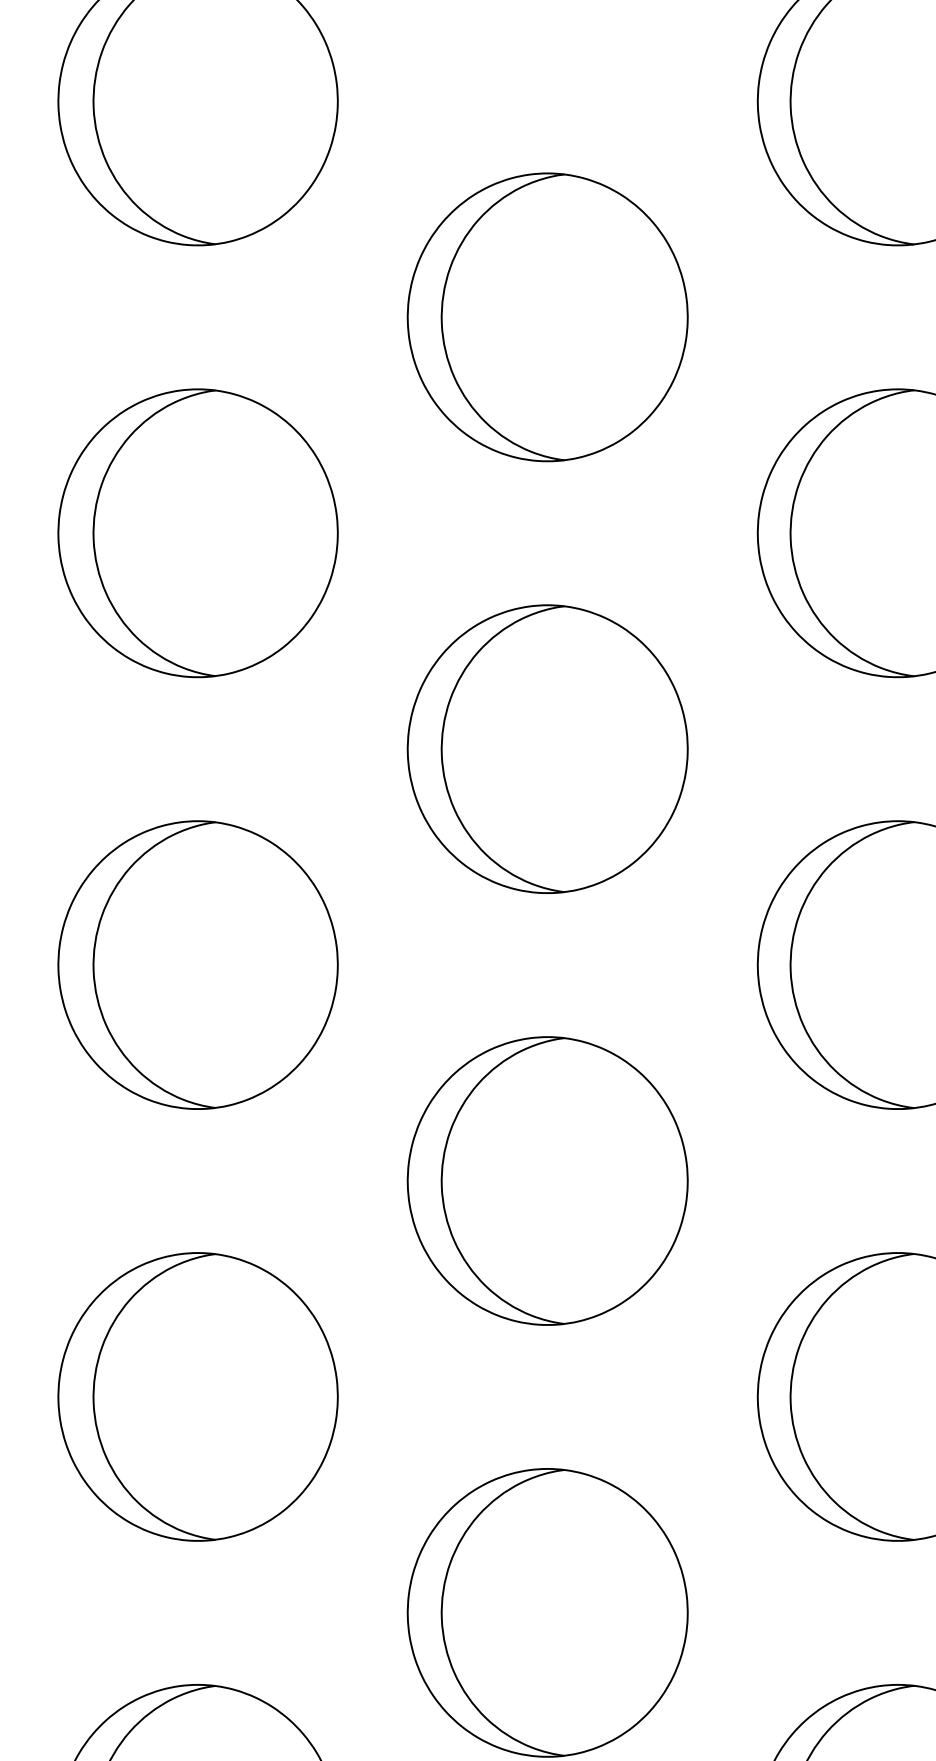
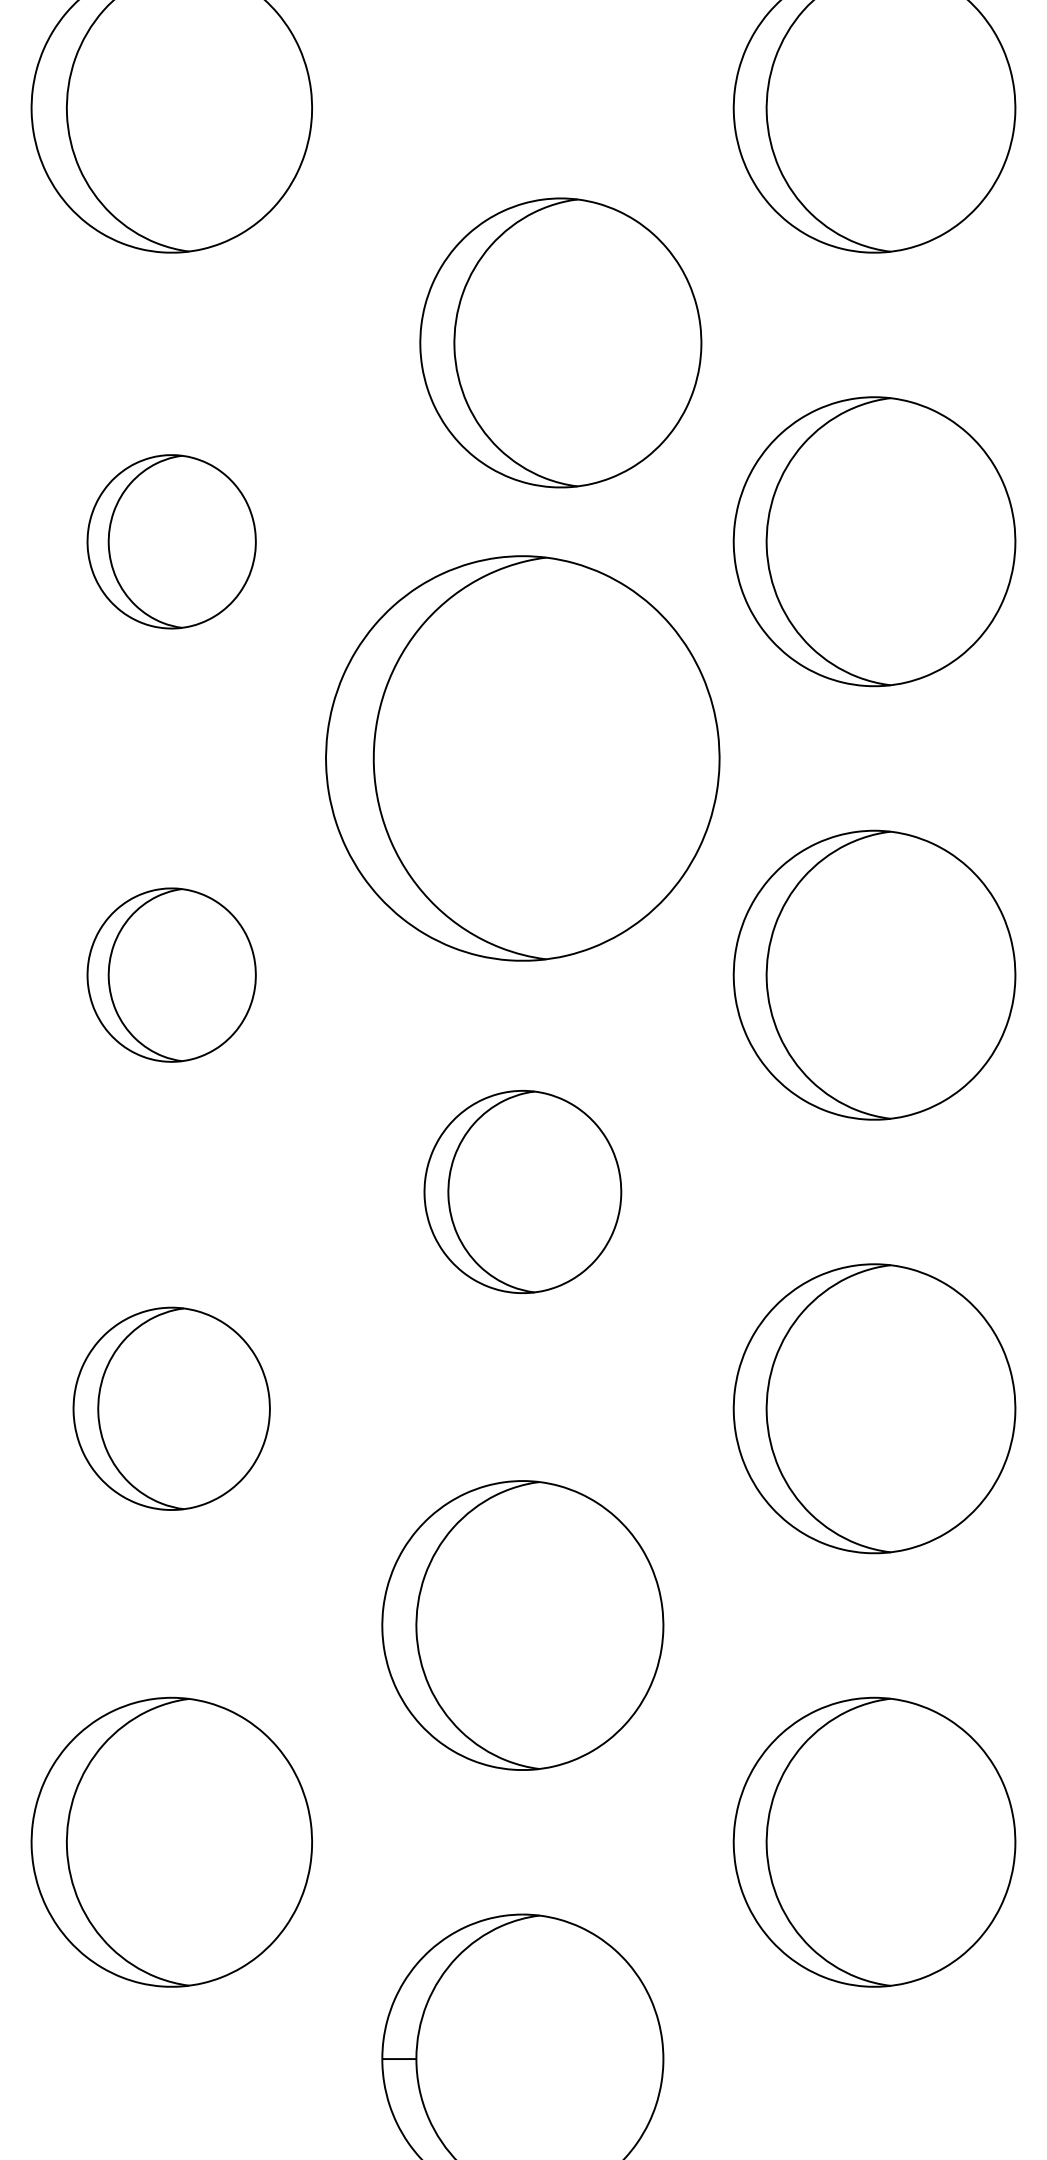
part: (547, 316) -> (560, 342), moved
part: (197, 533) -> (171, 541), size x0.6
part: (547, 749) -> (522, 758), size x1.4
part: (197, 964) -> (171, 974), size x0.6
part: (547, 1180) -> (522, 1191), size x0.7
part: (197, 1396) -> (171, 1408), size x0.7

